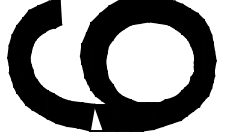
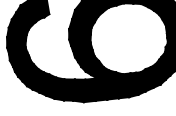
fill: (96, 117) -> (88, 90), added

